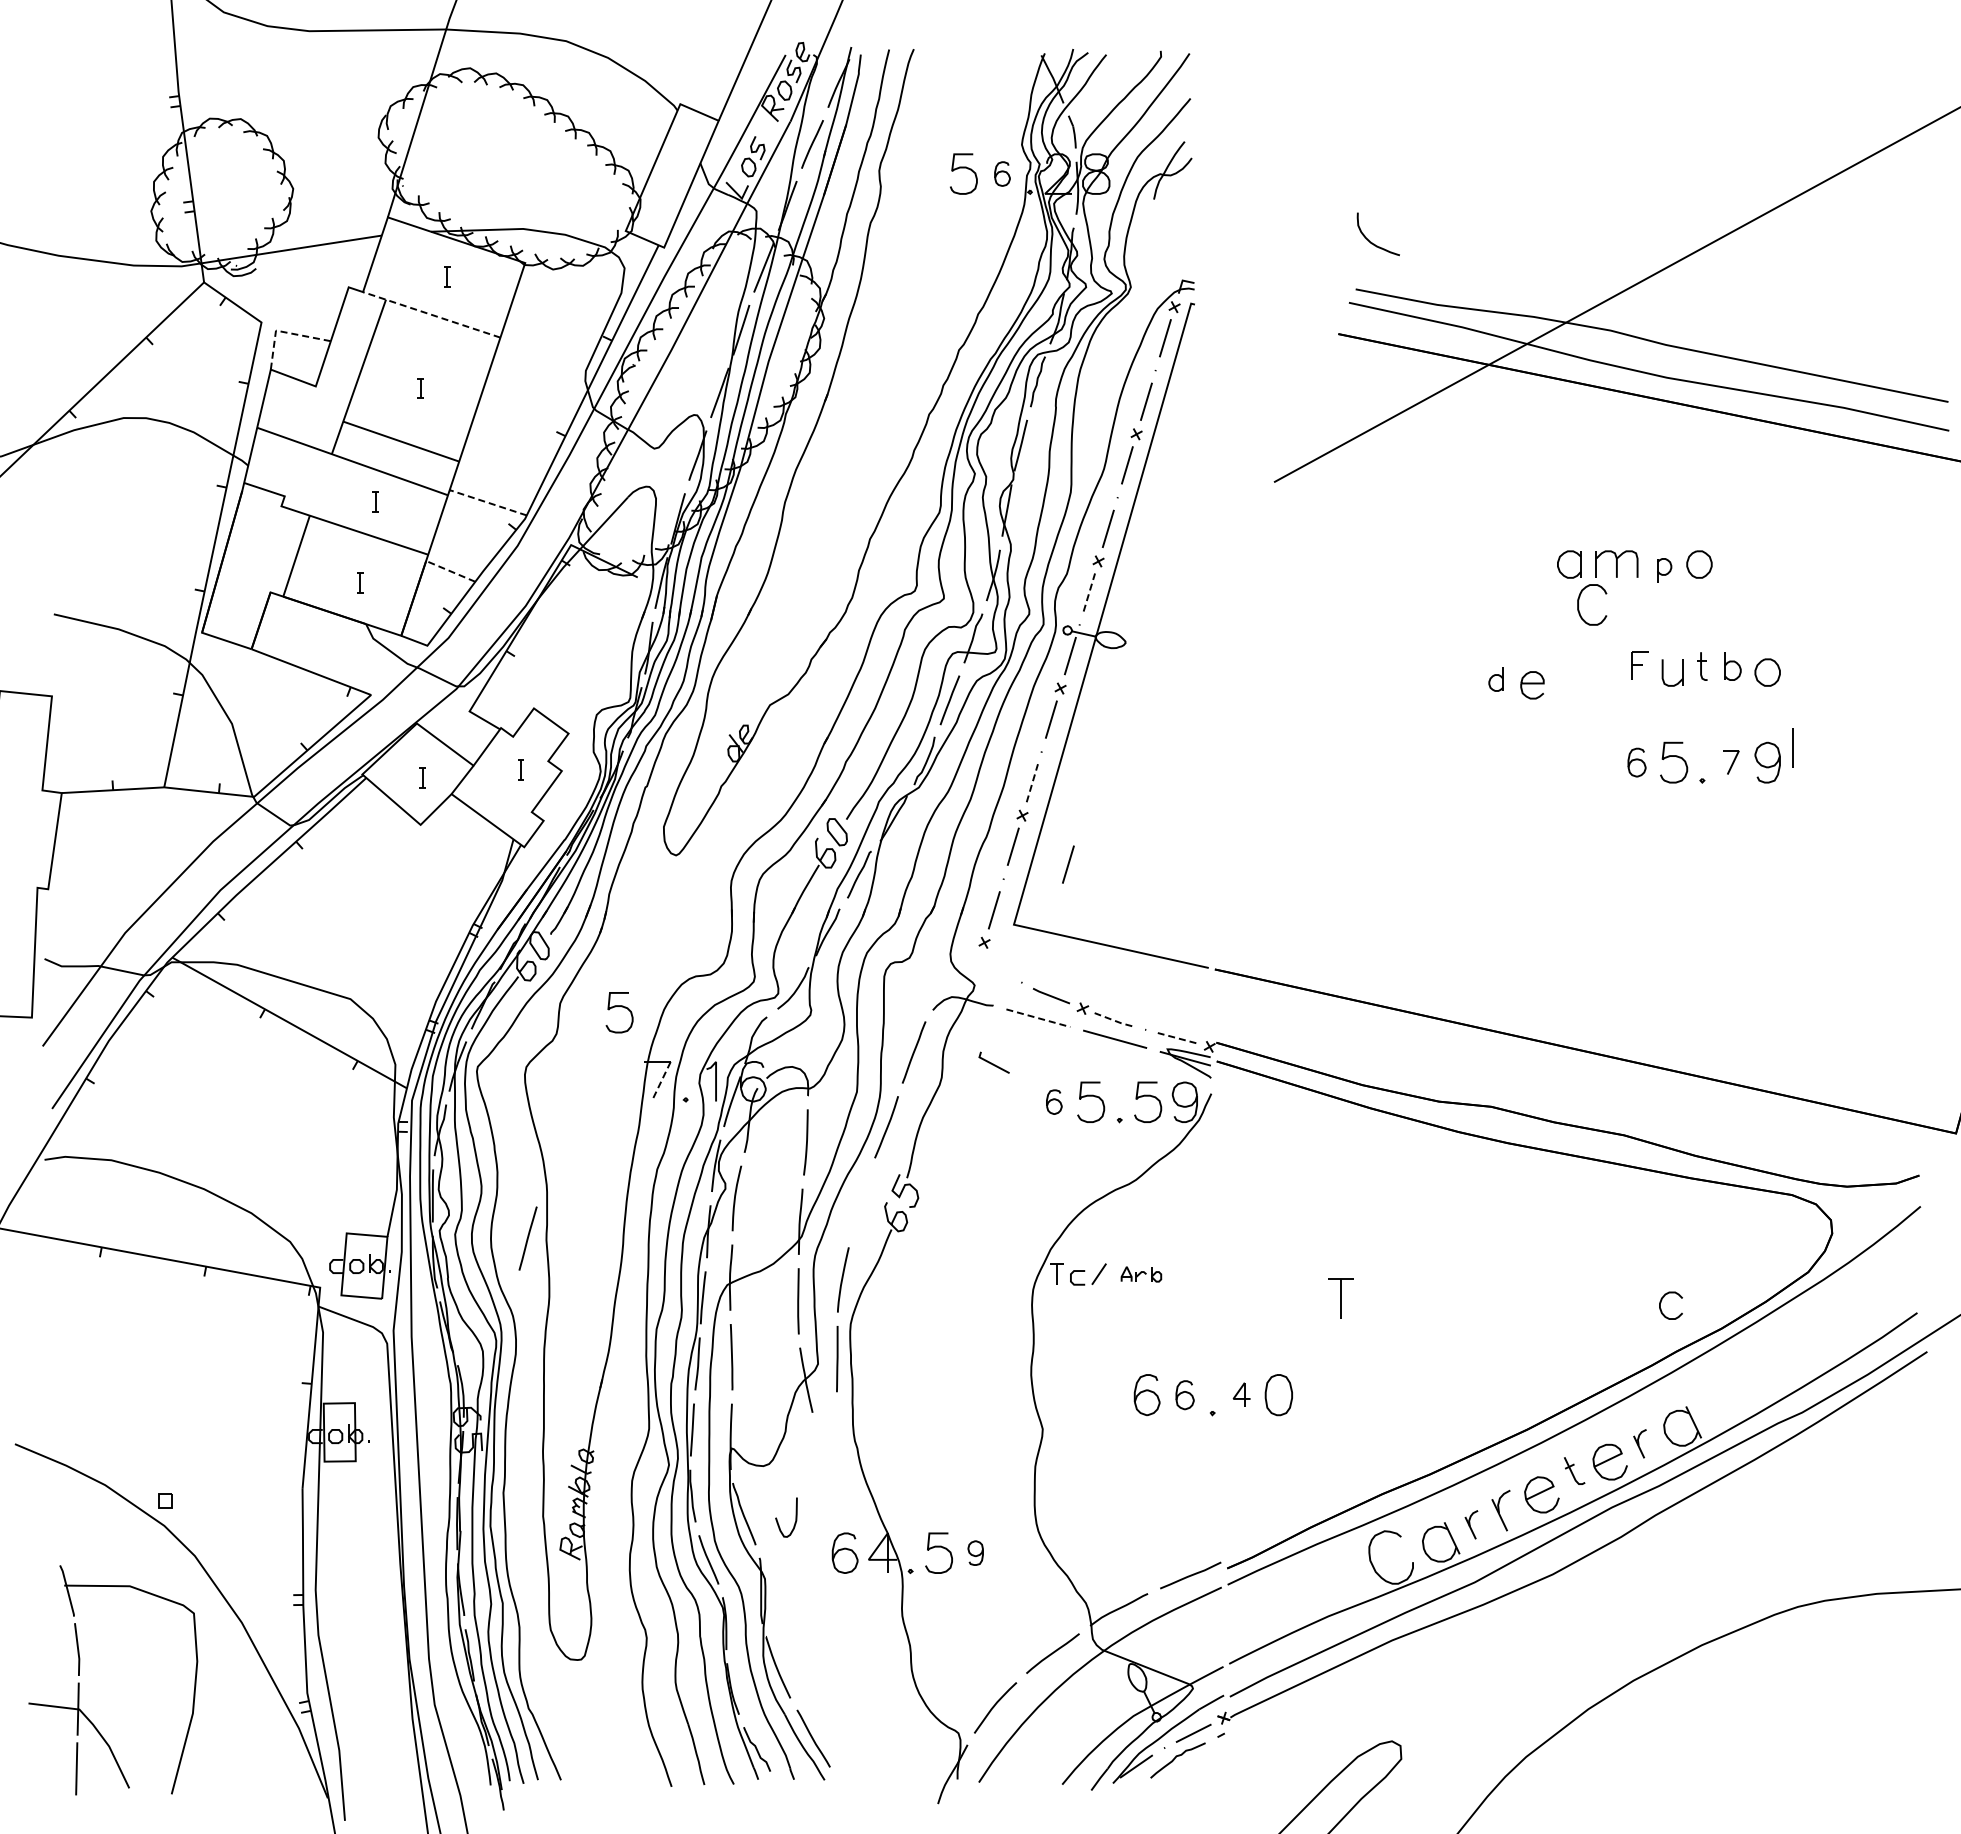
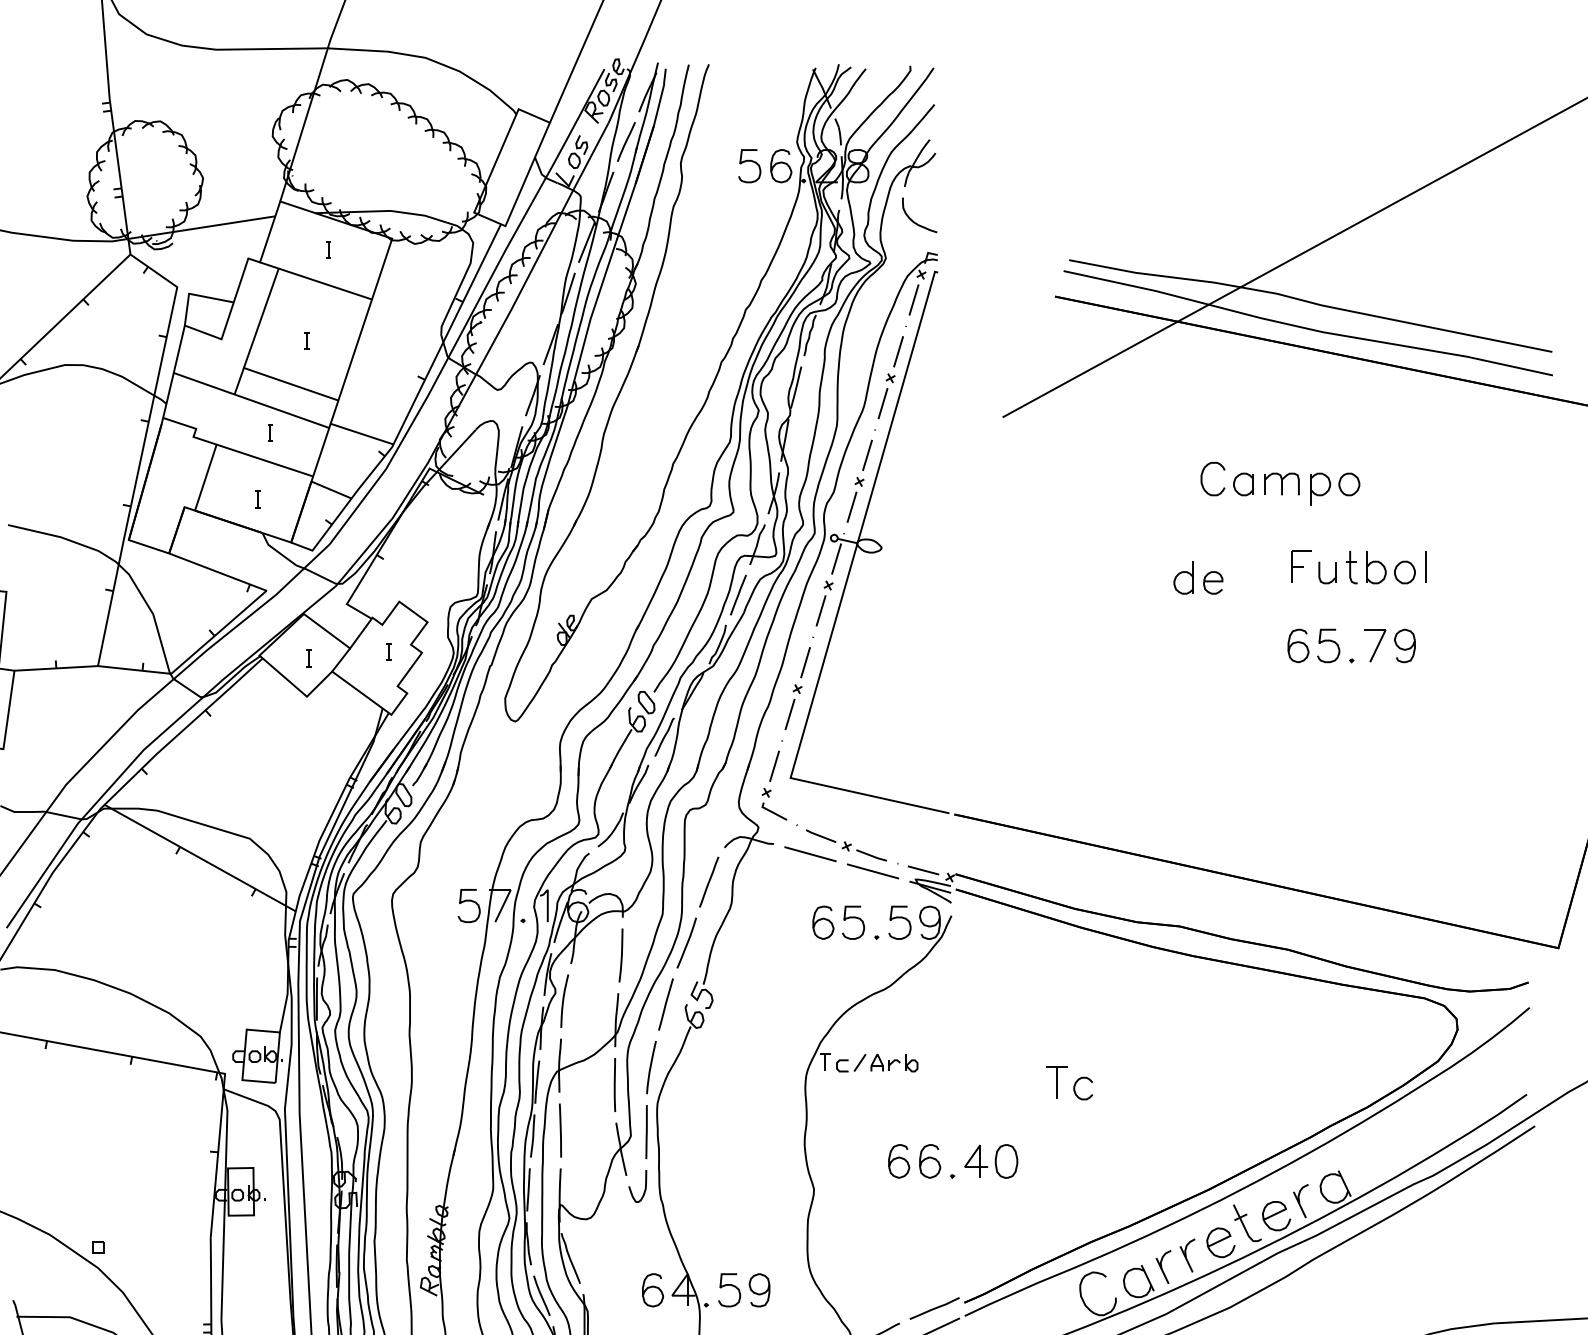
part: (1002, 173) -> (781, 165), size x1.67
curve: (1371, 241) -> (914, 221), moved
line: (430, 314) -> (315, 280), dashed -> solid
line: (283, 332) -> (195, 295), dashed -> solid
line: (488, 502) -> (362, 433), dashed -> solid
part: (1664, 570) -> (1320, 489), size x1.67
line: (449, 571) -> (330, 490), dashed -> solid
line: (1089, 592) -> (852, 507), dashed -> solid
curve: (1579, 600) -> (1202, 475), moved
part: (1640, 665) -> (1301, 566), size x1.43
part: (1702, 666) -> (1351, 567), size x1.43
part: (1732, 666) -> (1376, 567), size x1.43
part: (1495, 679) -> (1183, 578), size x1.67
line: (1792, 747) -> (1425, 566), moved
part: (1636, 762) -> (1298, 645), size x1.43
part: (1731, 762) -> (1375, 645), size x1.67
line: (1032, 783) -> (805, 662), dashed -> solid
line: (1068, 864) -> (835, 728), removed
curve: (621, 1007) -> (470, 901), moved
line: (1038, 1018) -> (810, 854), dashed -> solid
line: (1114, 1020) -> (872, 856), dashed -> solid
line: (1177, 1038) -> (923, 870), dashed -> solid
line: (993, 1063) -> (773, 812), moved
line: (661, 1081) -> (503, 905), dashed -> solid
part: (1054, 1101) -> (823, 922), size x1.67
line: (527, 1238) -> (665, 1004), moved
part: (1141, 1274) -> (894, 1063), size x1.43
curve: (1662, 1300) -> (1076, 1084), moved
part: (1241, 1394) -> (976, 1160), size x1.67
part: (1184, 1395) -> (929, 1161), size x1.43
part: (1639, 1443) -> (1300, 1200), size x1.43
part: (1574, 1470) -> (1247, 1222), size x1.67
curve: (778, 1521) -> (631, 1189), moved
part: (1471, 1524) -> (1163, 1266), size x1.43
part: (975, 1552) -> (759, 1289), size x1.67

